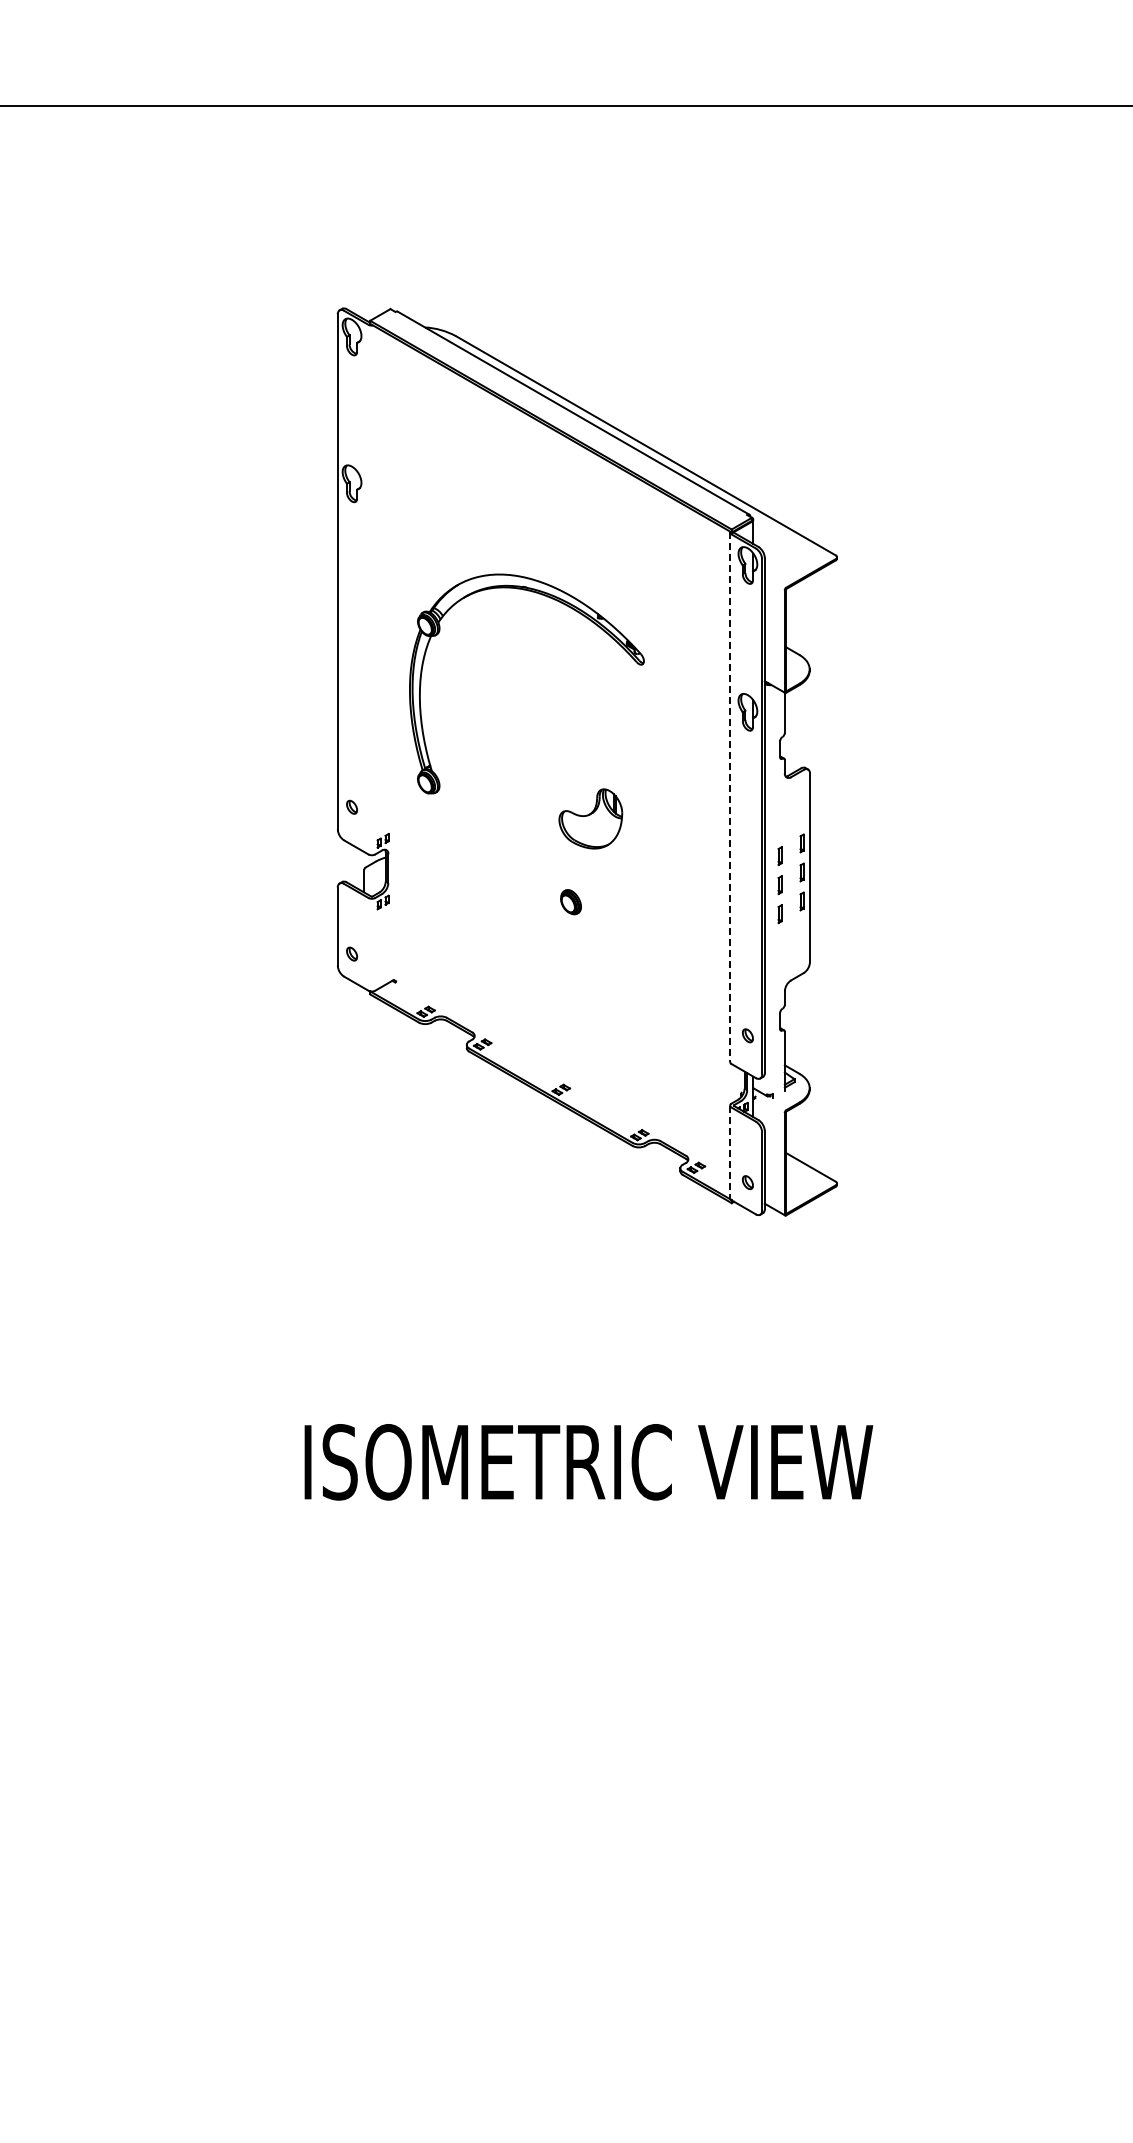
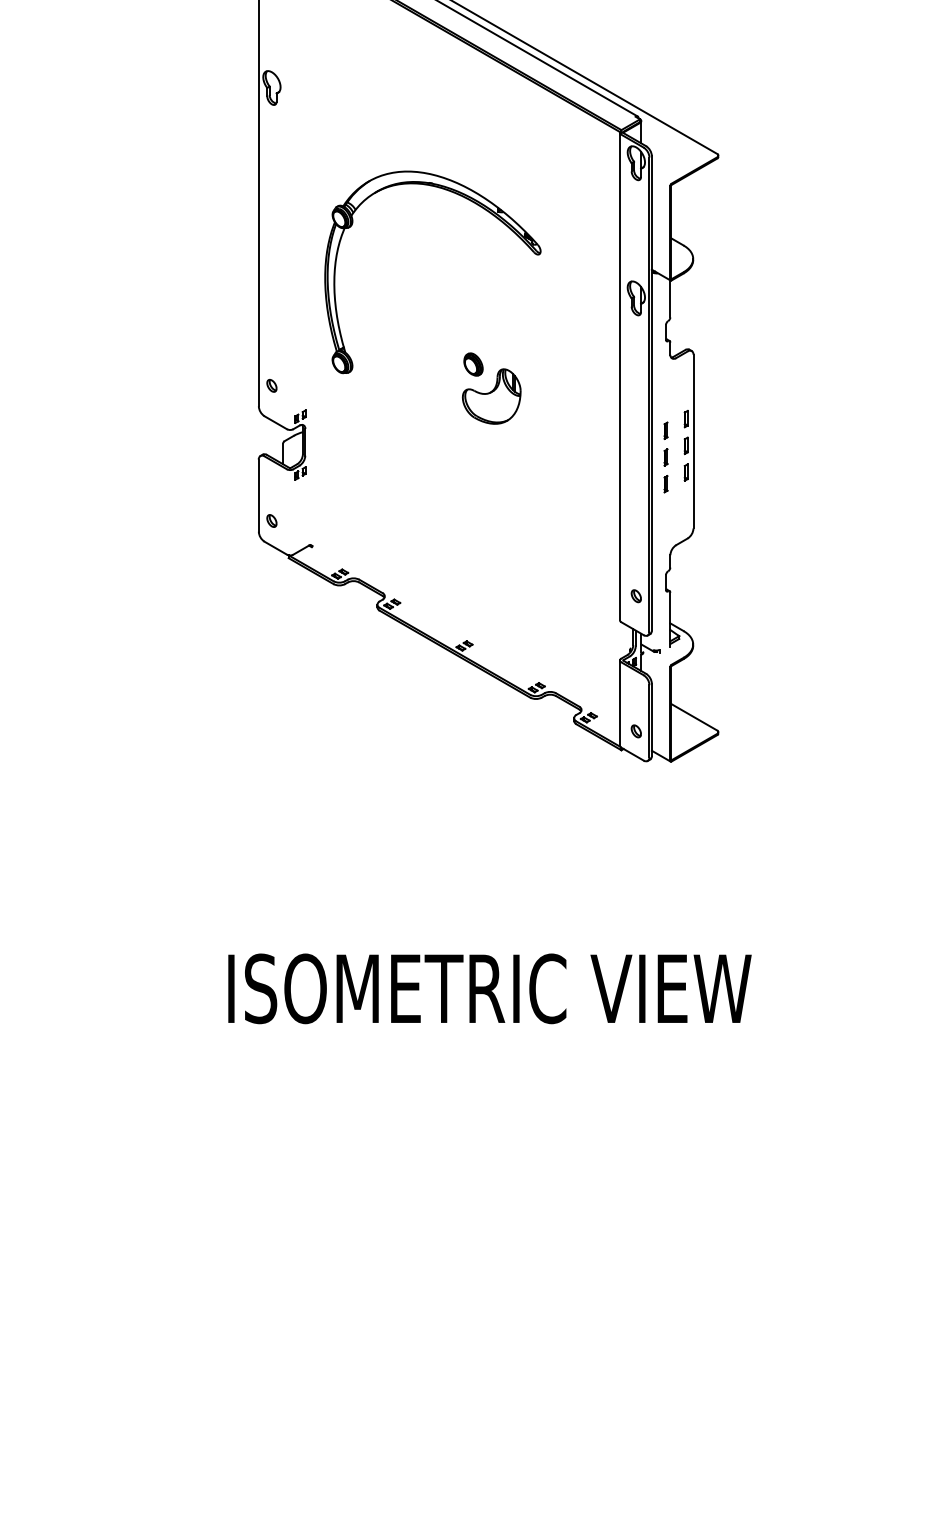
line: (730, 797) -> (620, 376), dashed -> solid
part: (570, 902) -> (473, 364), moved
line: (730, 1152) -> (620, 703), dashed -> solid

